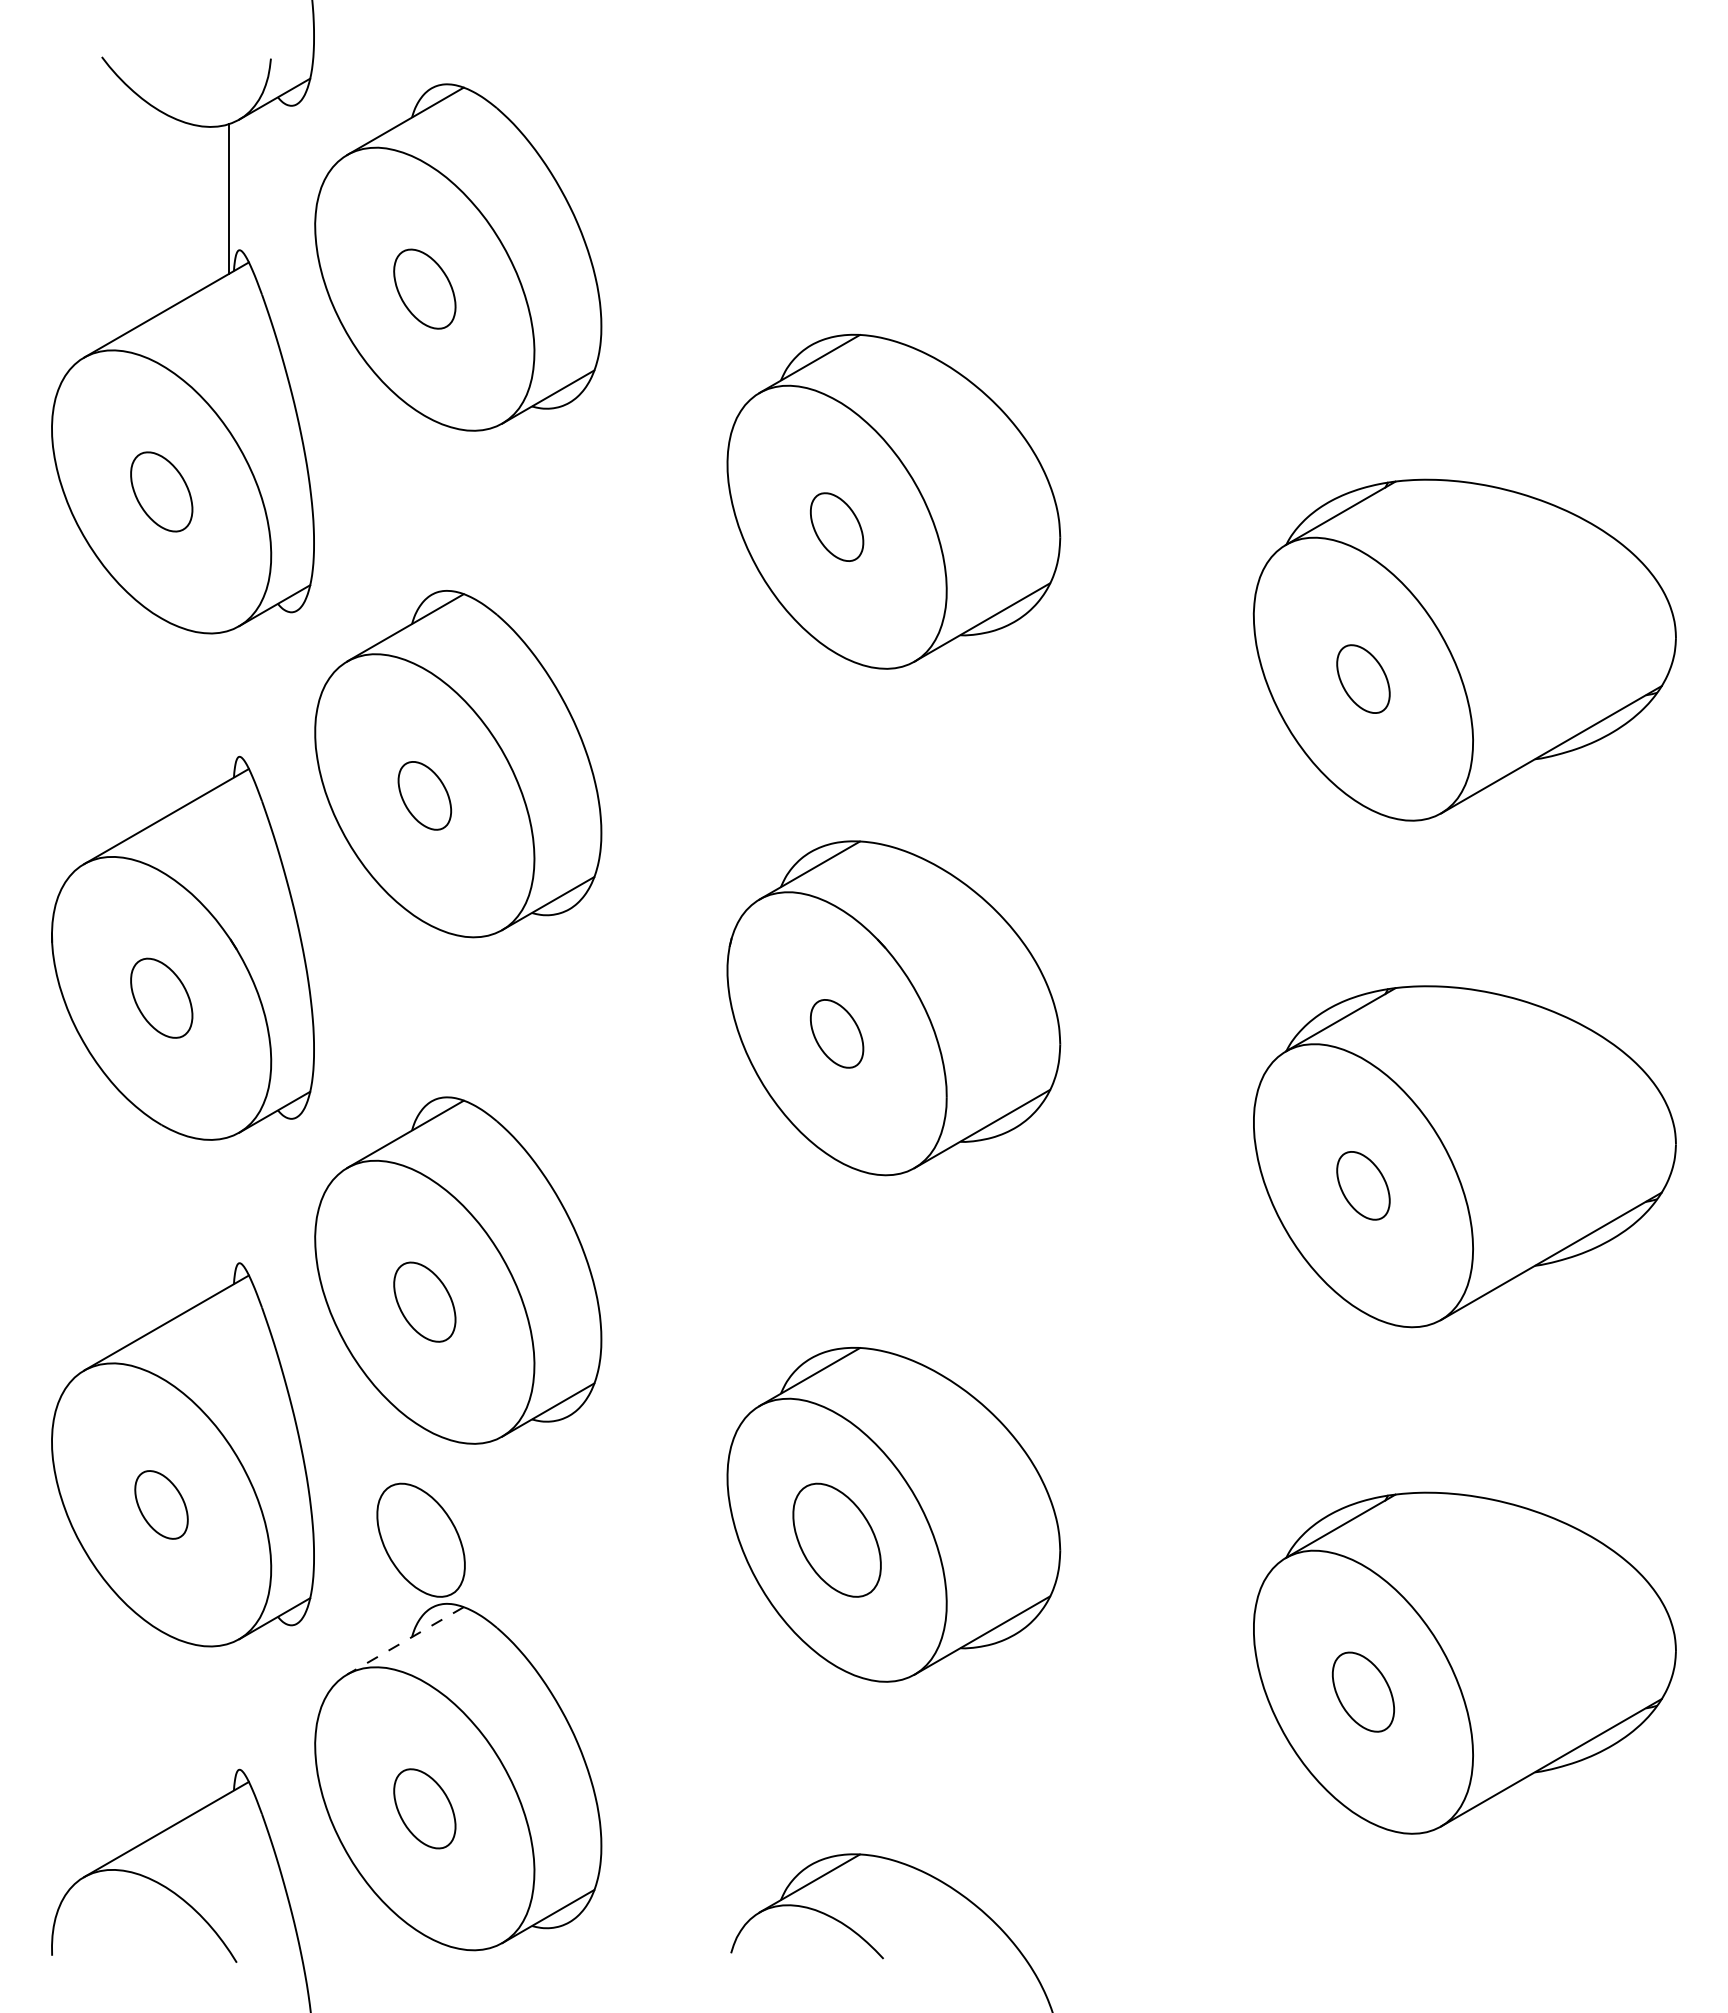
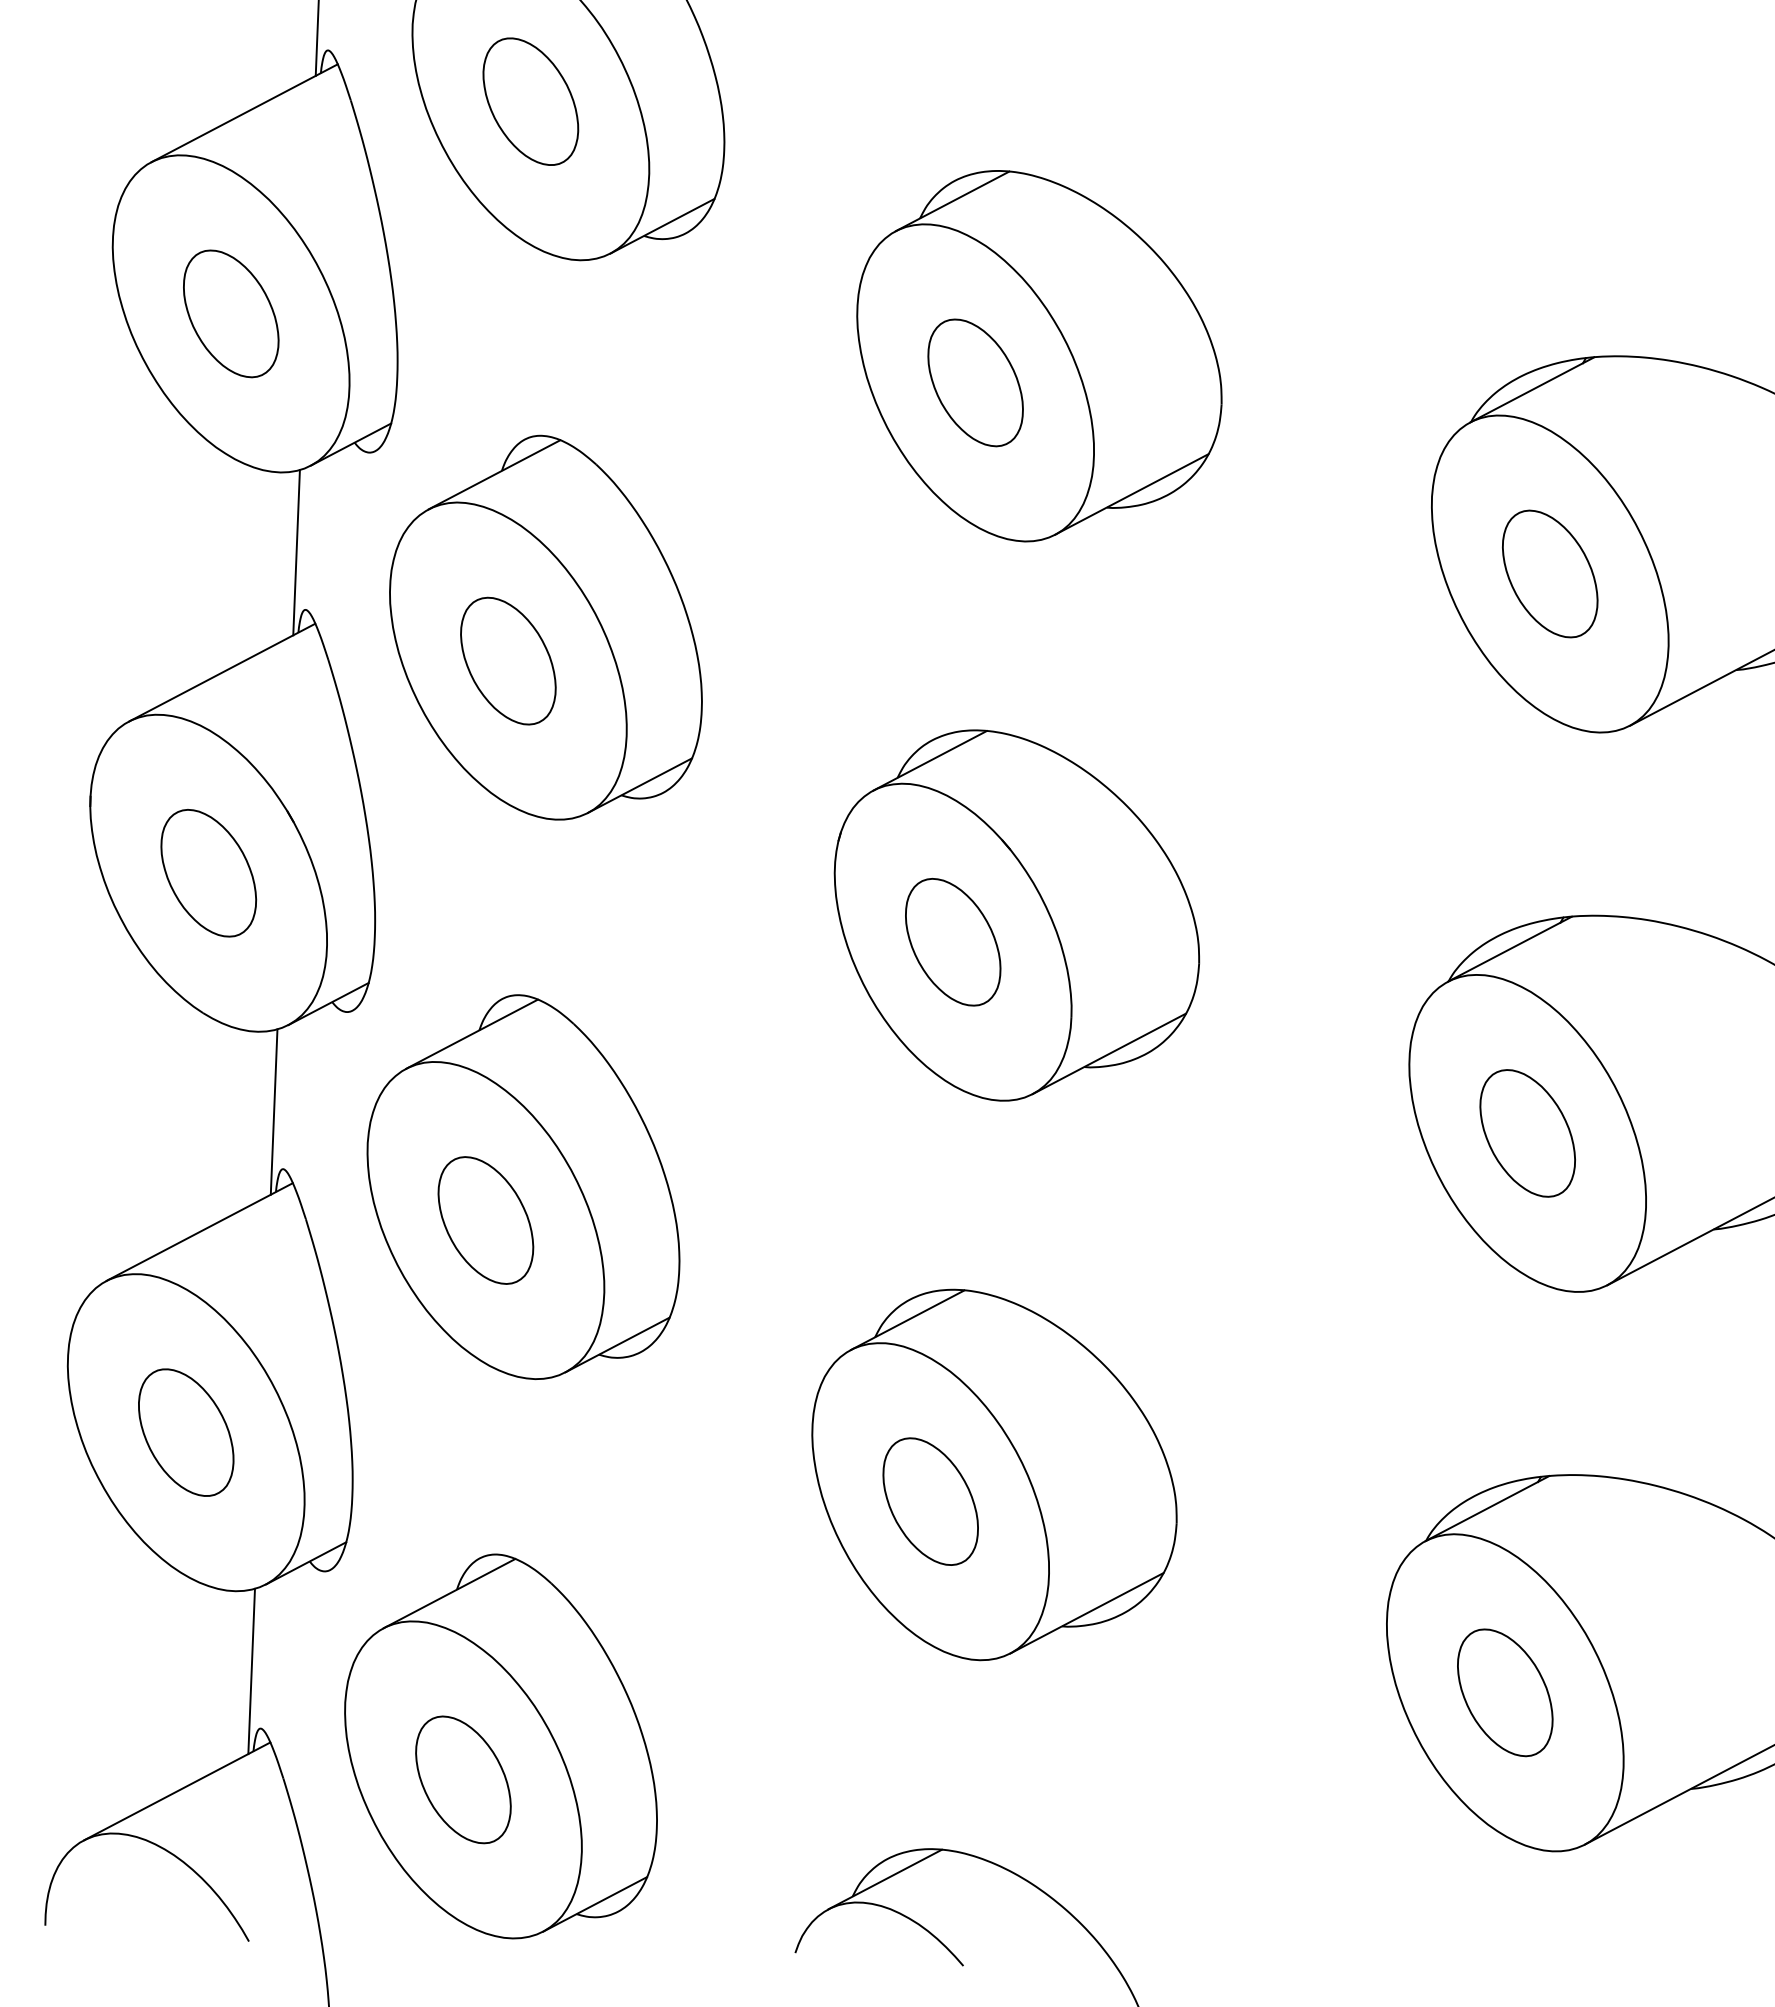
part: (424, 288) -> (530, 100), size x1.43
part: (161, 491) -> (231, 313), size x1.43
part: (836, 526) -> (975, 382), size x1.67
part: (1363, 678) -> (1550, 573), size x1.67
line: (229, 705) -> (296, 552), added
part: (424, 795) -> (508, 660), size x1.67
part: (161, 997) -> (208, 872), size x1.43
part: (836, 1033) -> (952, 941), size x1.67
part: (1363, 1185) -> (1527, 1133), size x1.67
line: (229, 1211) -> (274, 1111), added
part: (424, 1301) -> (485, 1219), size x1.43
part: (161, 1504) -> (186, 1432), size x1.67
part: (420, 1539) -> (470, 1482), removed
line: (405, 1641) -> (449, 1594), dashed -> solid
part: (1363, 1691) -> (1505, 1692), size x1.43
line: (229, 1718) -> (251, 1671), added
part: (424, 1808) -> (463, 1779), size x1.43

